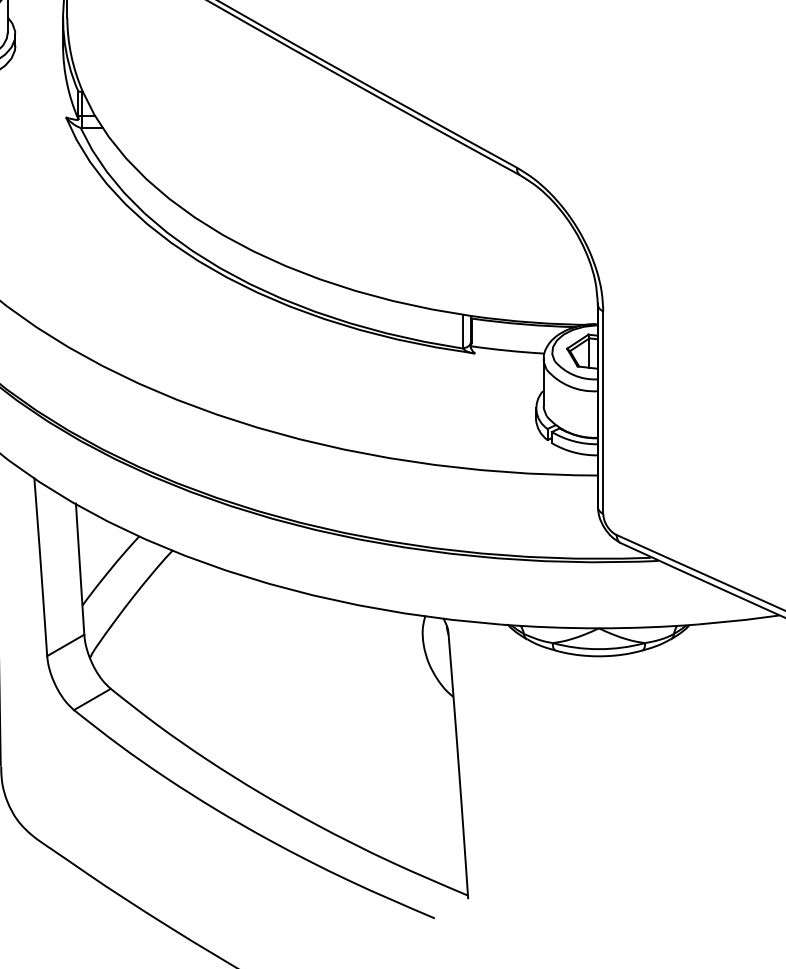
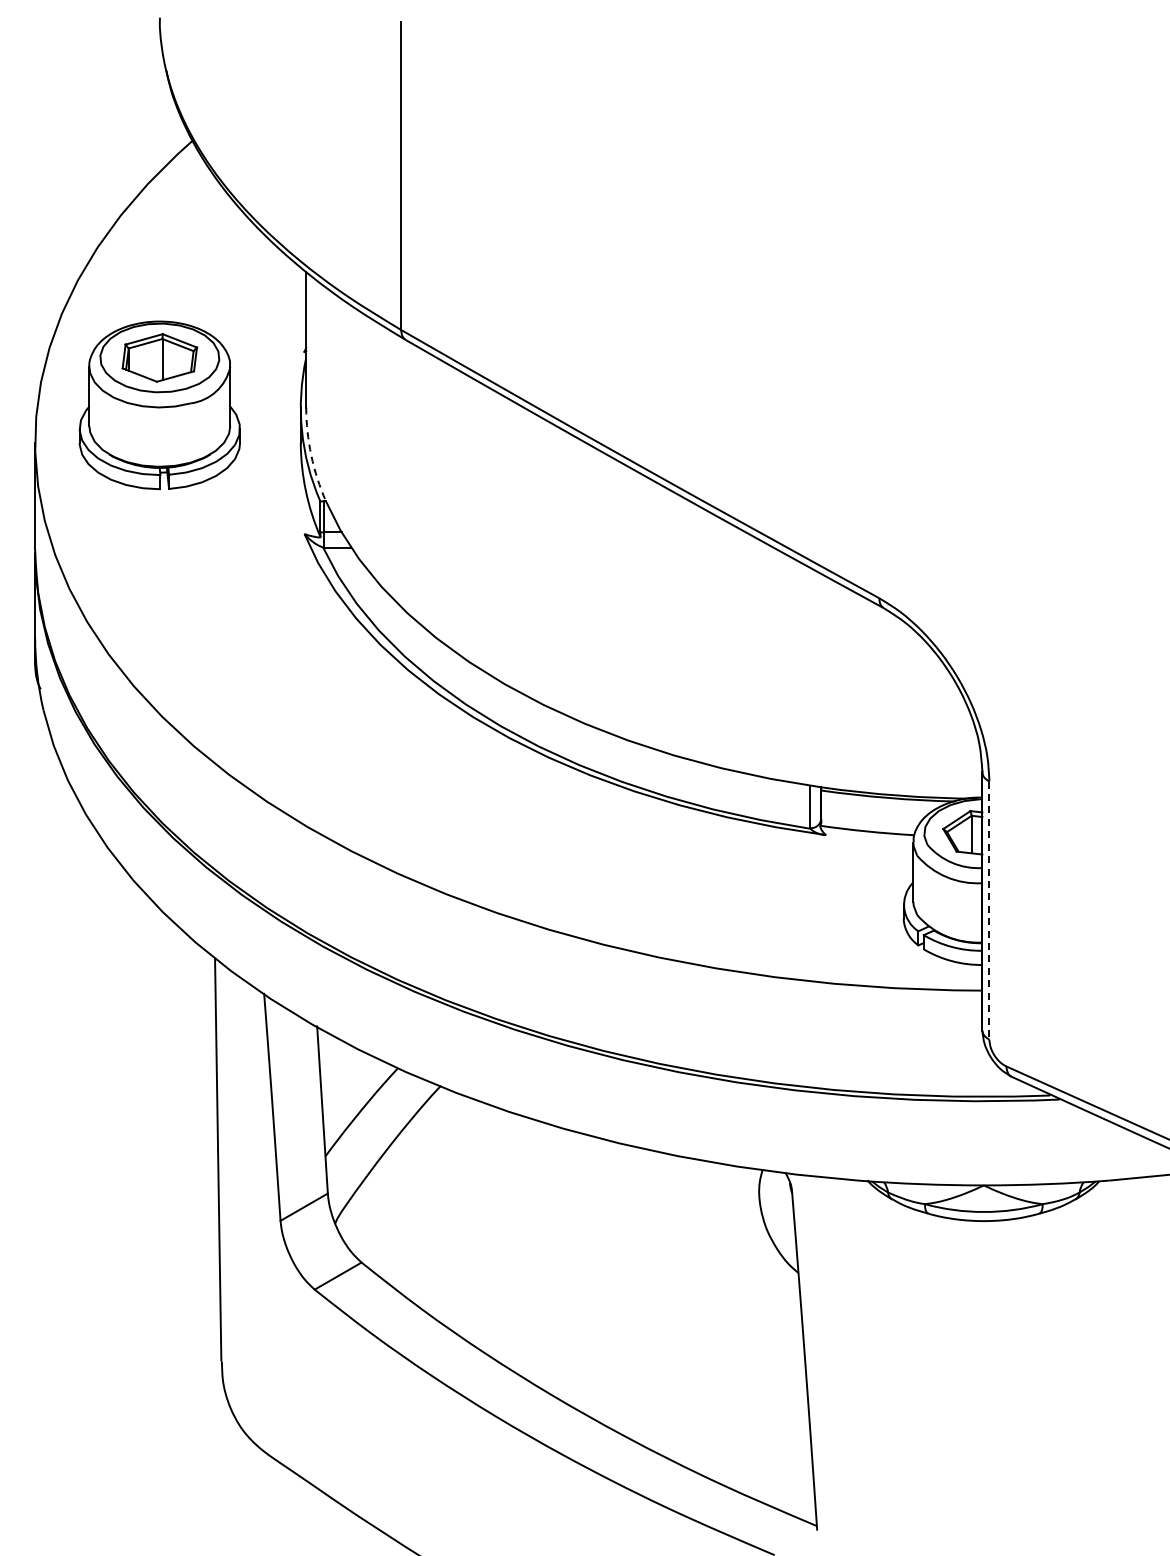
arc: (71, 55) -> (311, 455), solid -> dashed
line: (603, 413) -> (989, 911), solid -> dashed

